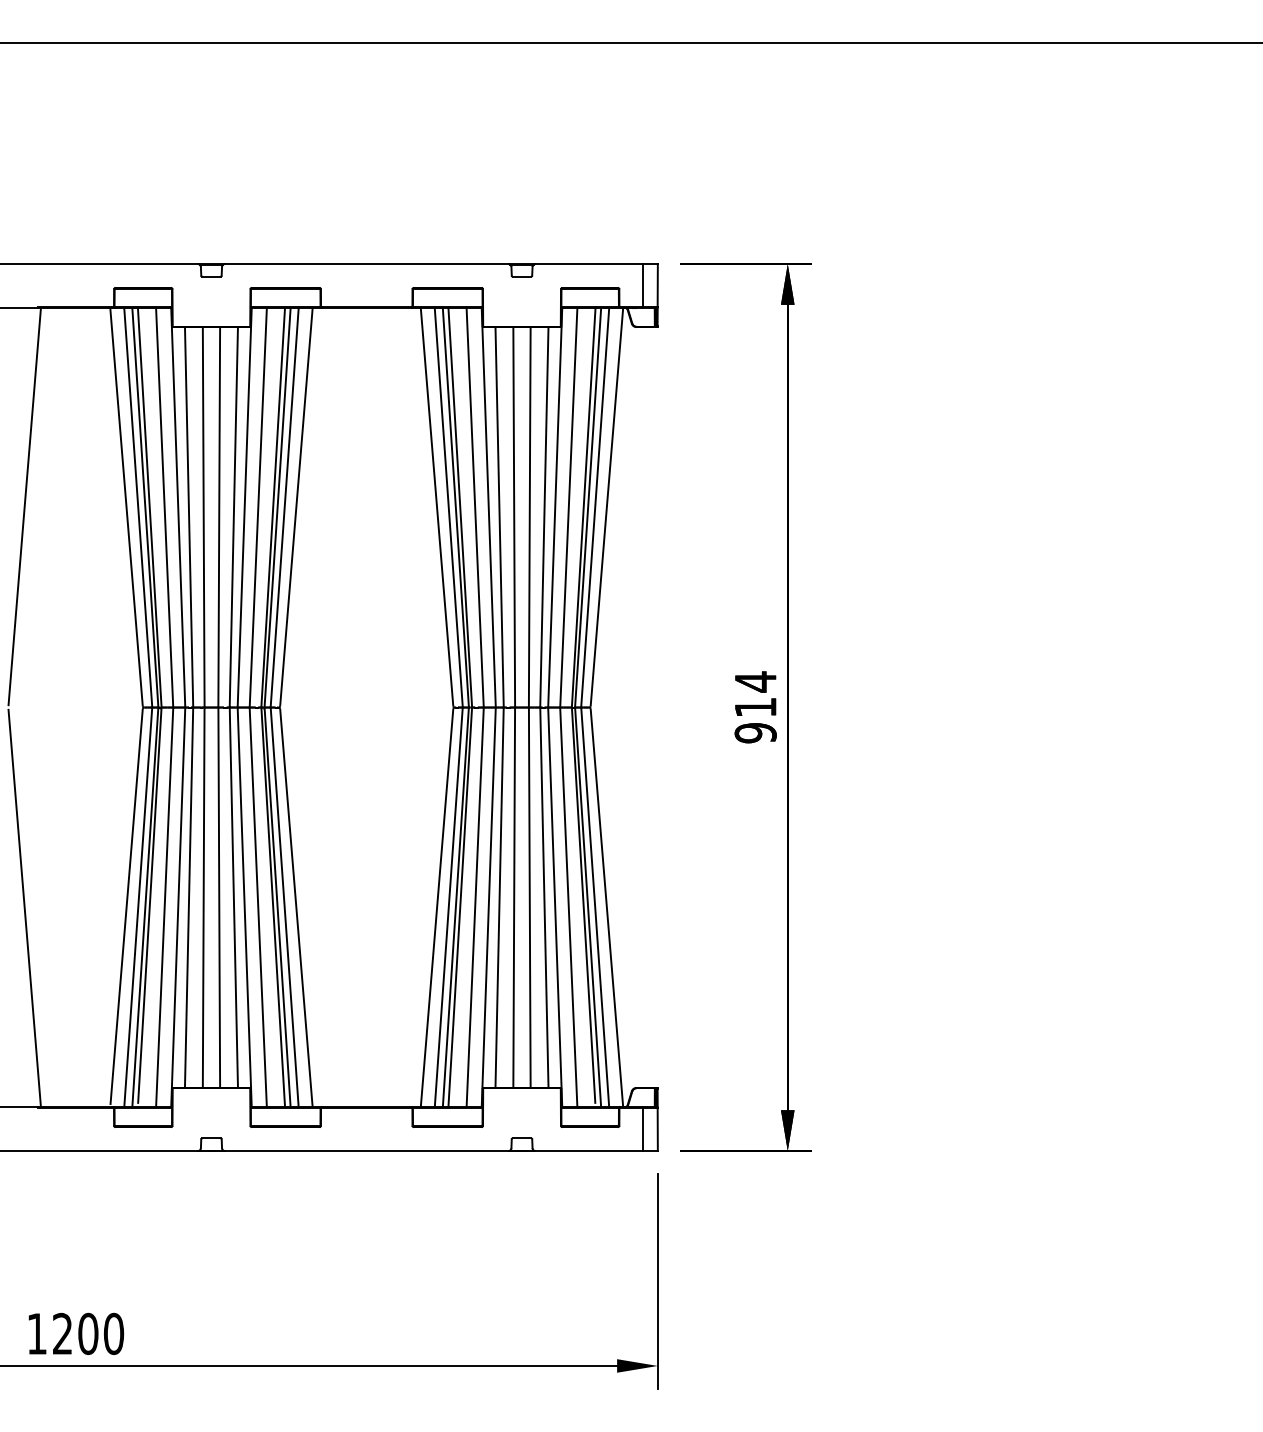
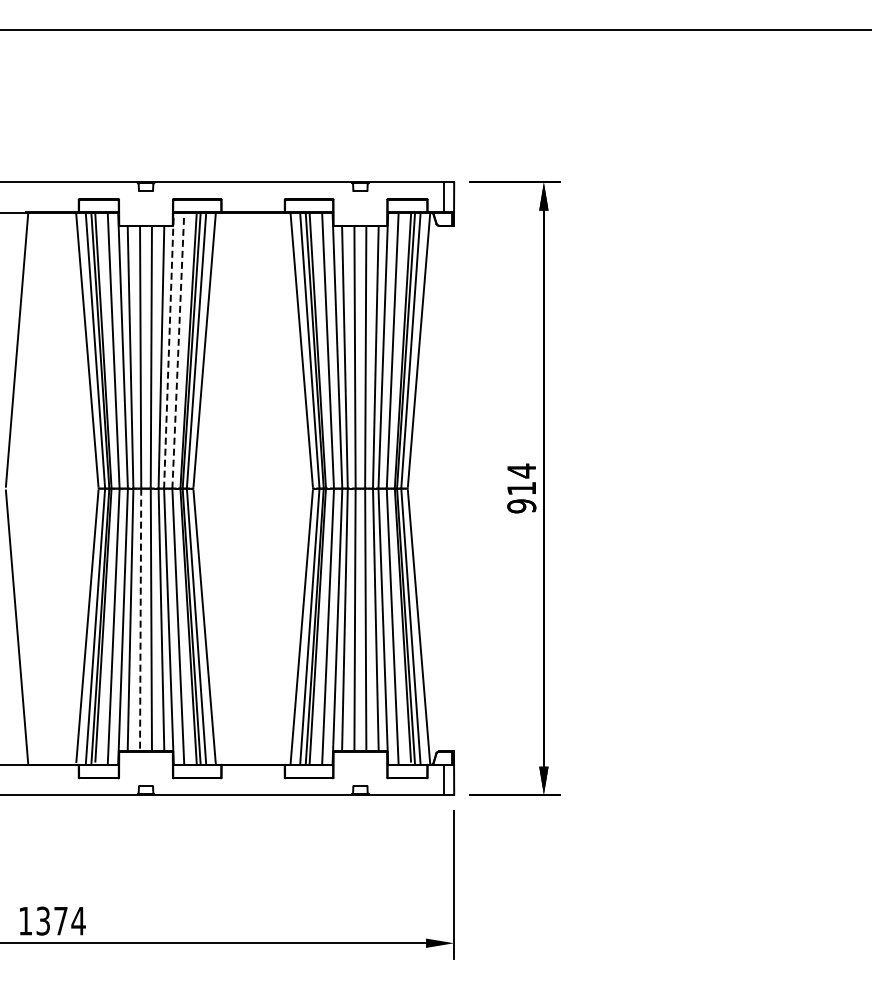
line: (244, 507) -> (168, 350), solid -> dashed
line: (258, 507) -> (178, 350), solid -> dashed
line: (203, 898) -> (140, 620), solid -> dashed
text: (87, 1333) -> (60, 920), 1200 -> 1374

